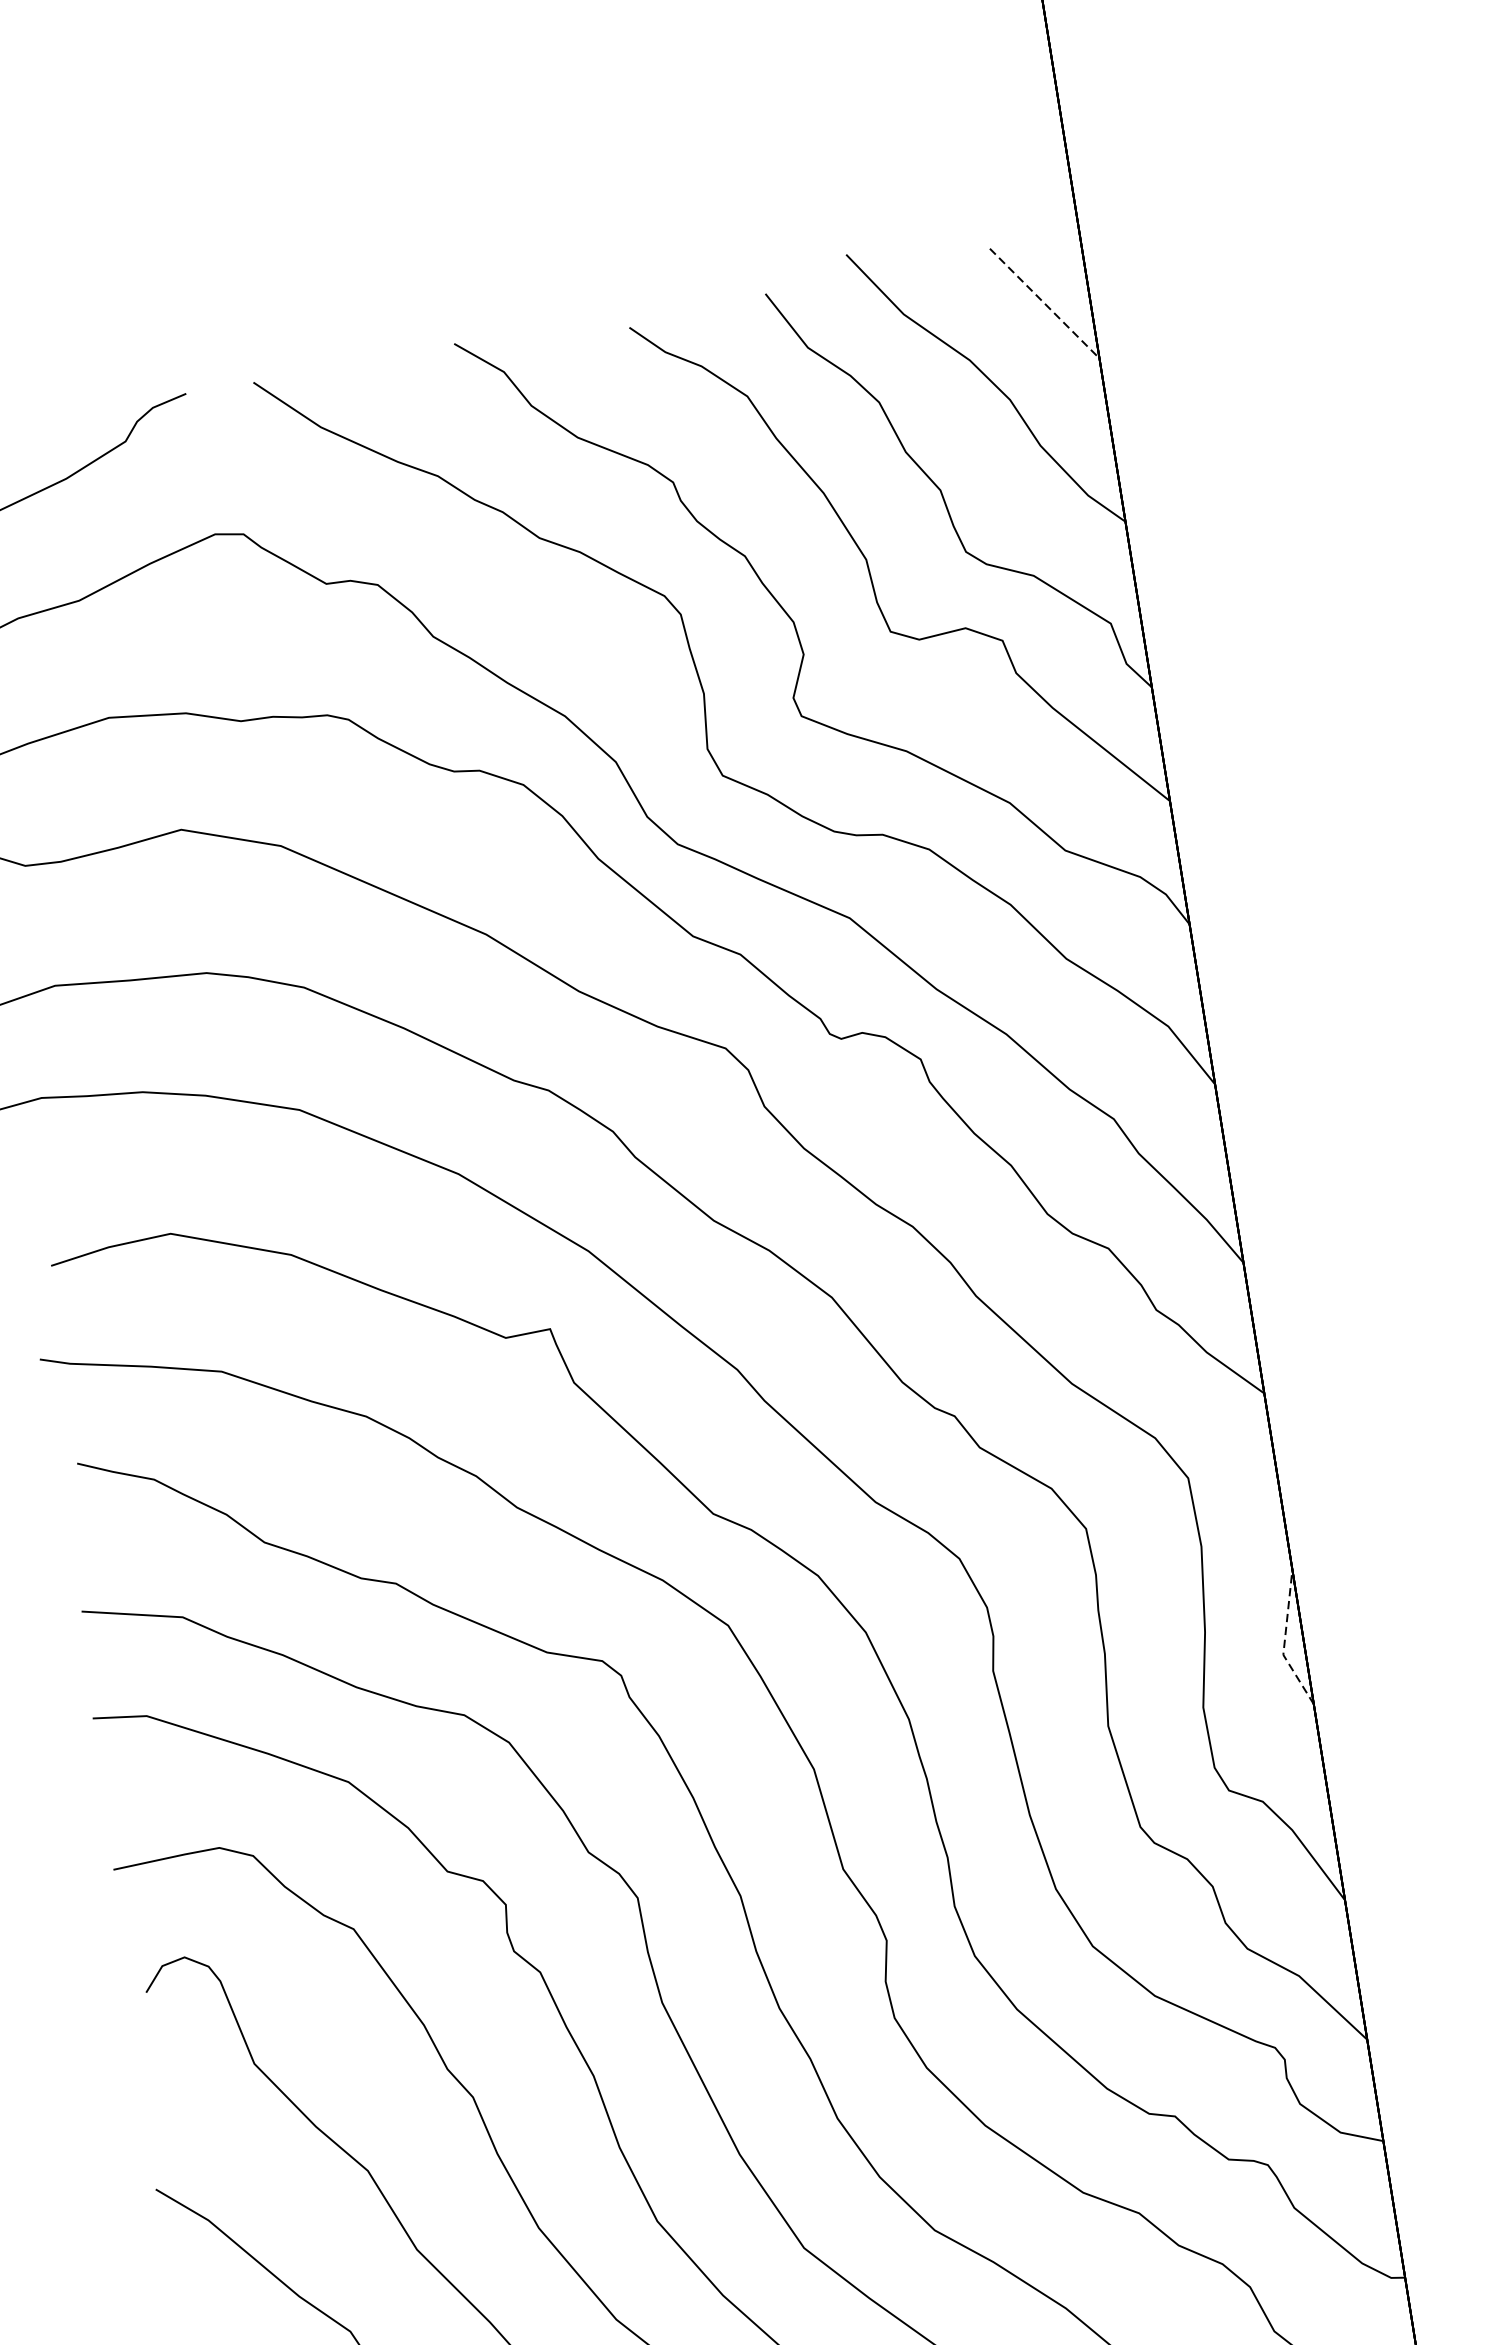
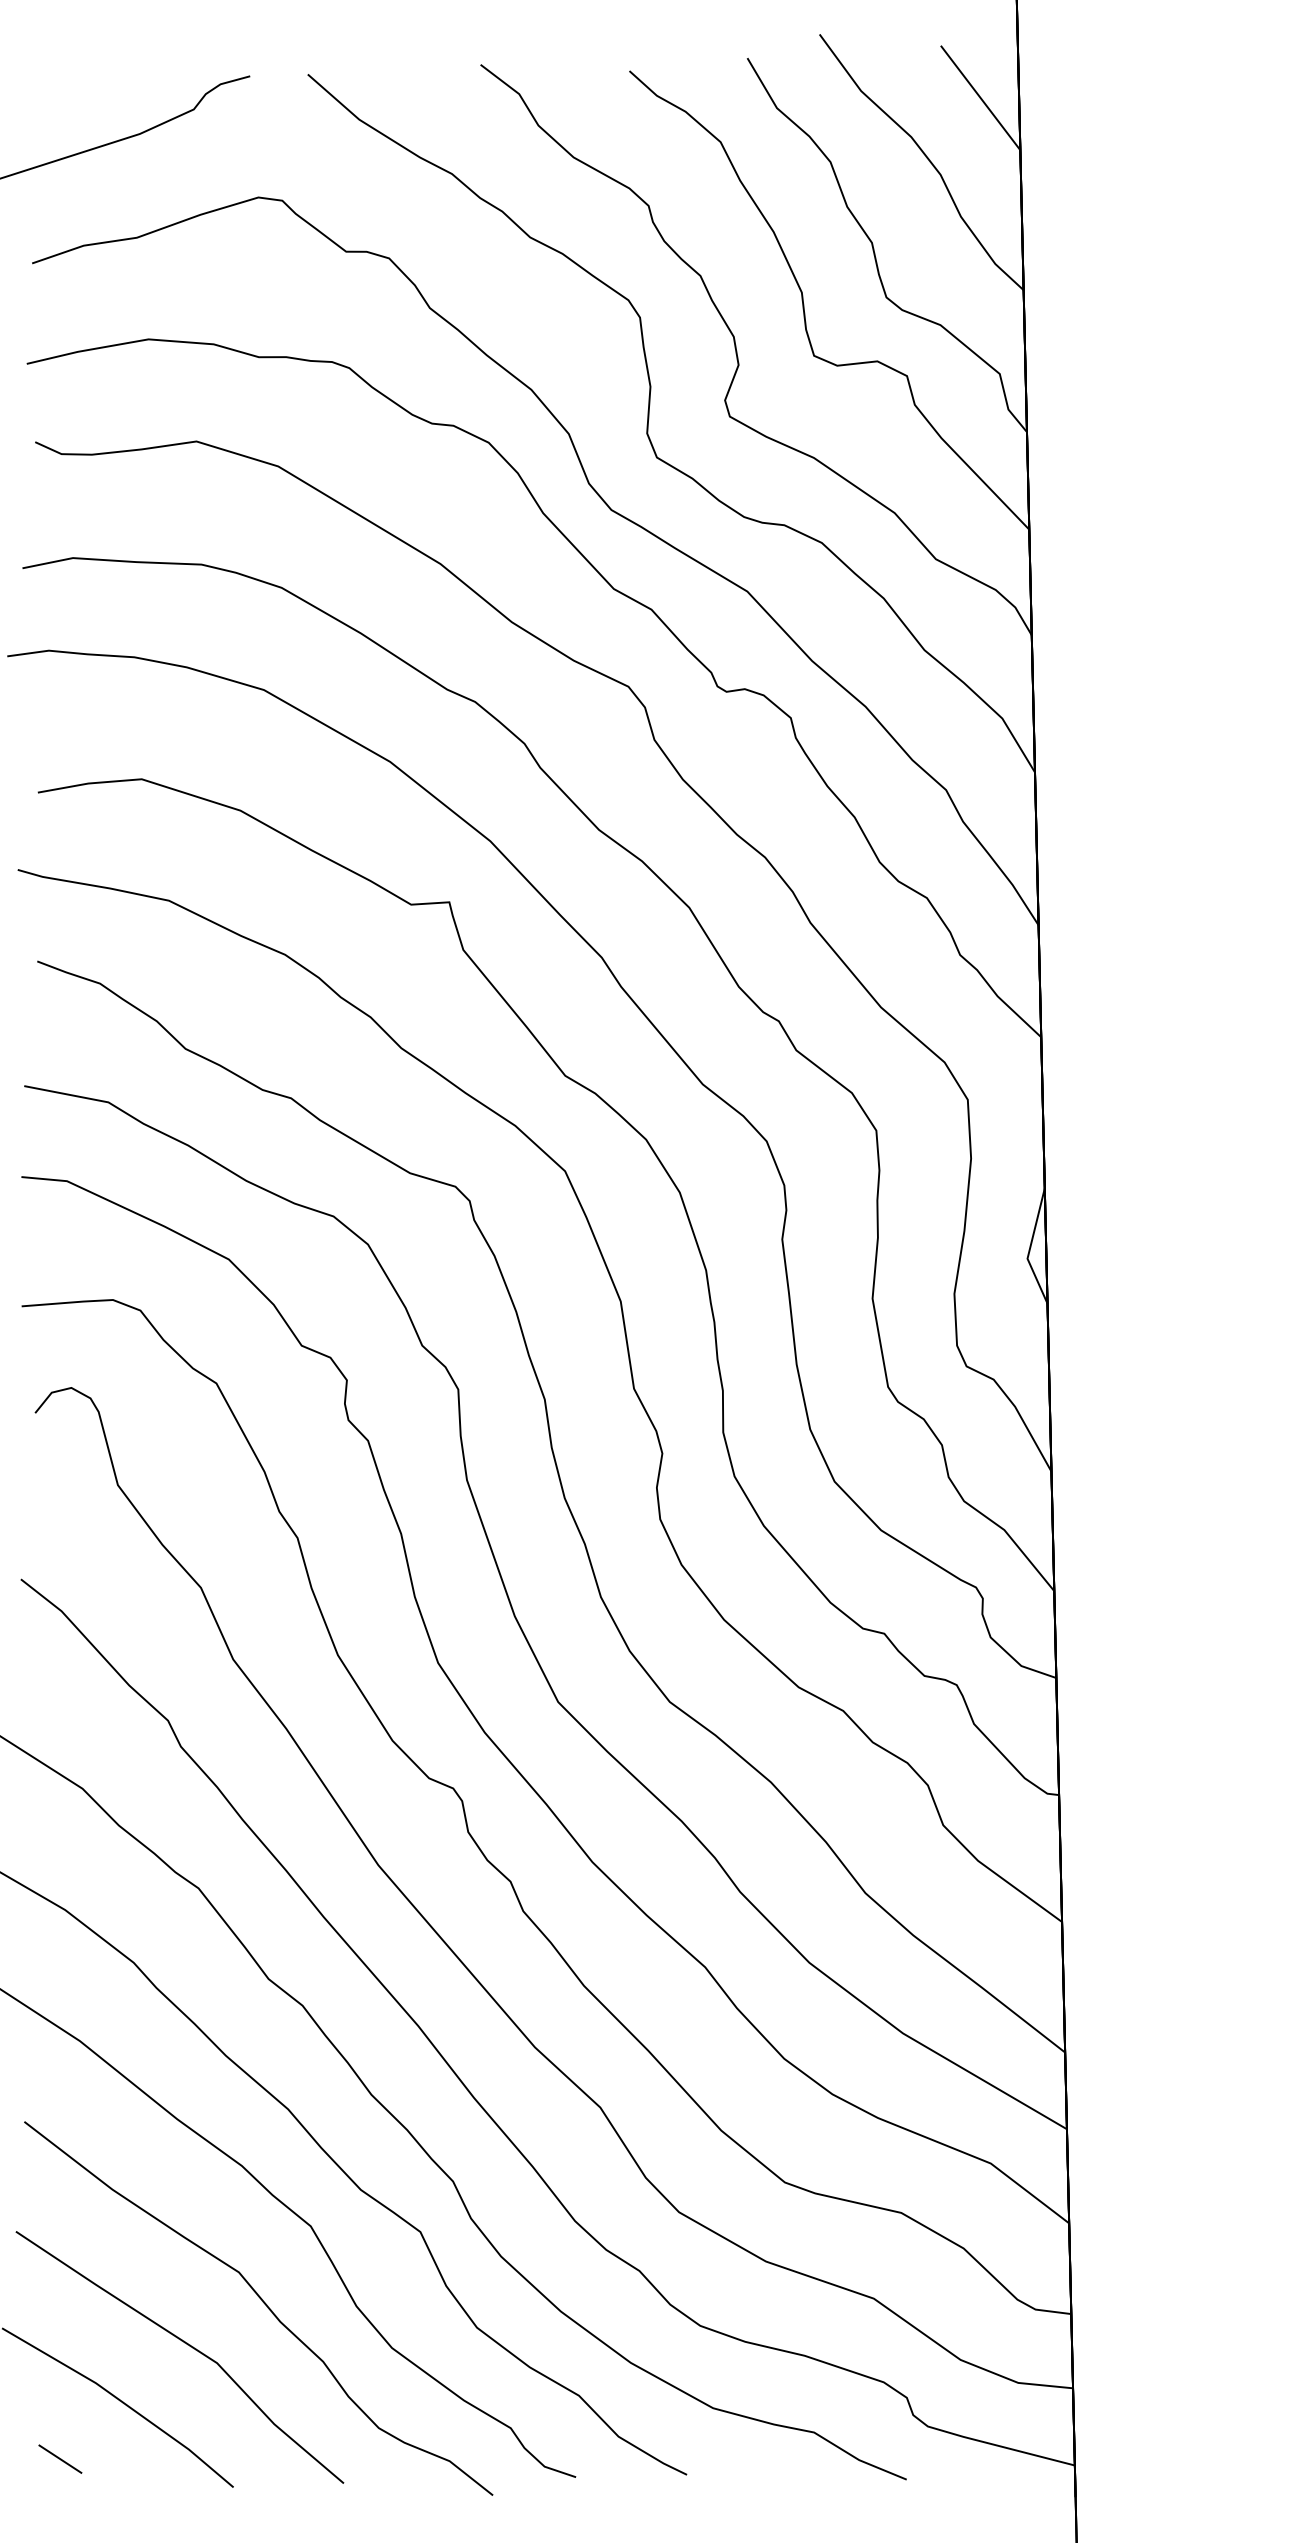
line: (1044, 304) -> (980, 98), dashed -> solid
line: (1285, 1642) -> (1030, 1248), dashed -> solid

